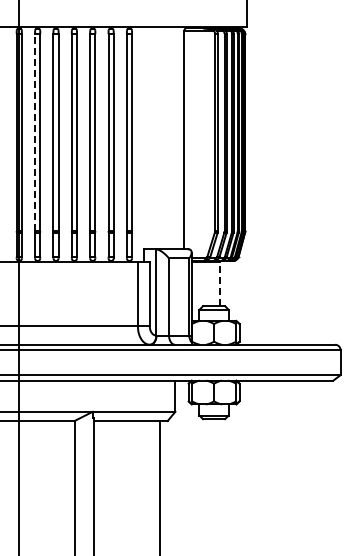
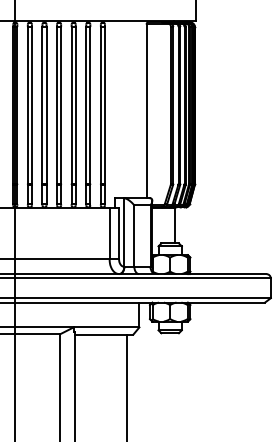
line: (35, 132) -> (28, 105), dashed -> solid
line: (220, 283) -> (175, 225), dashed -> solid

